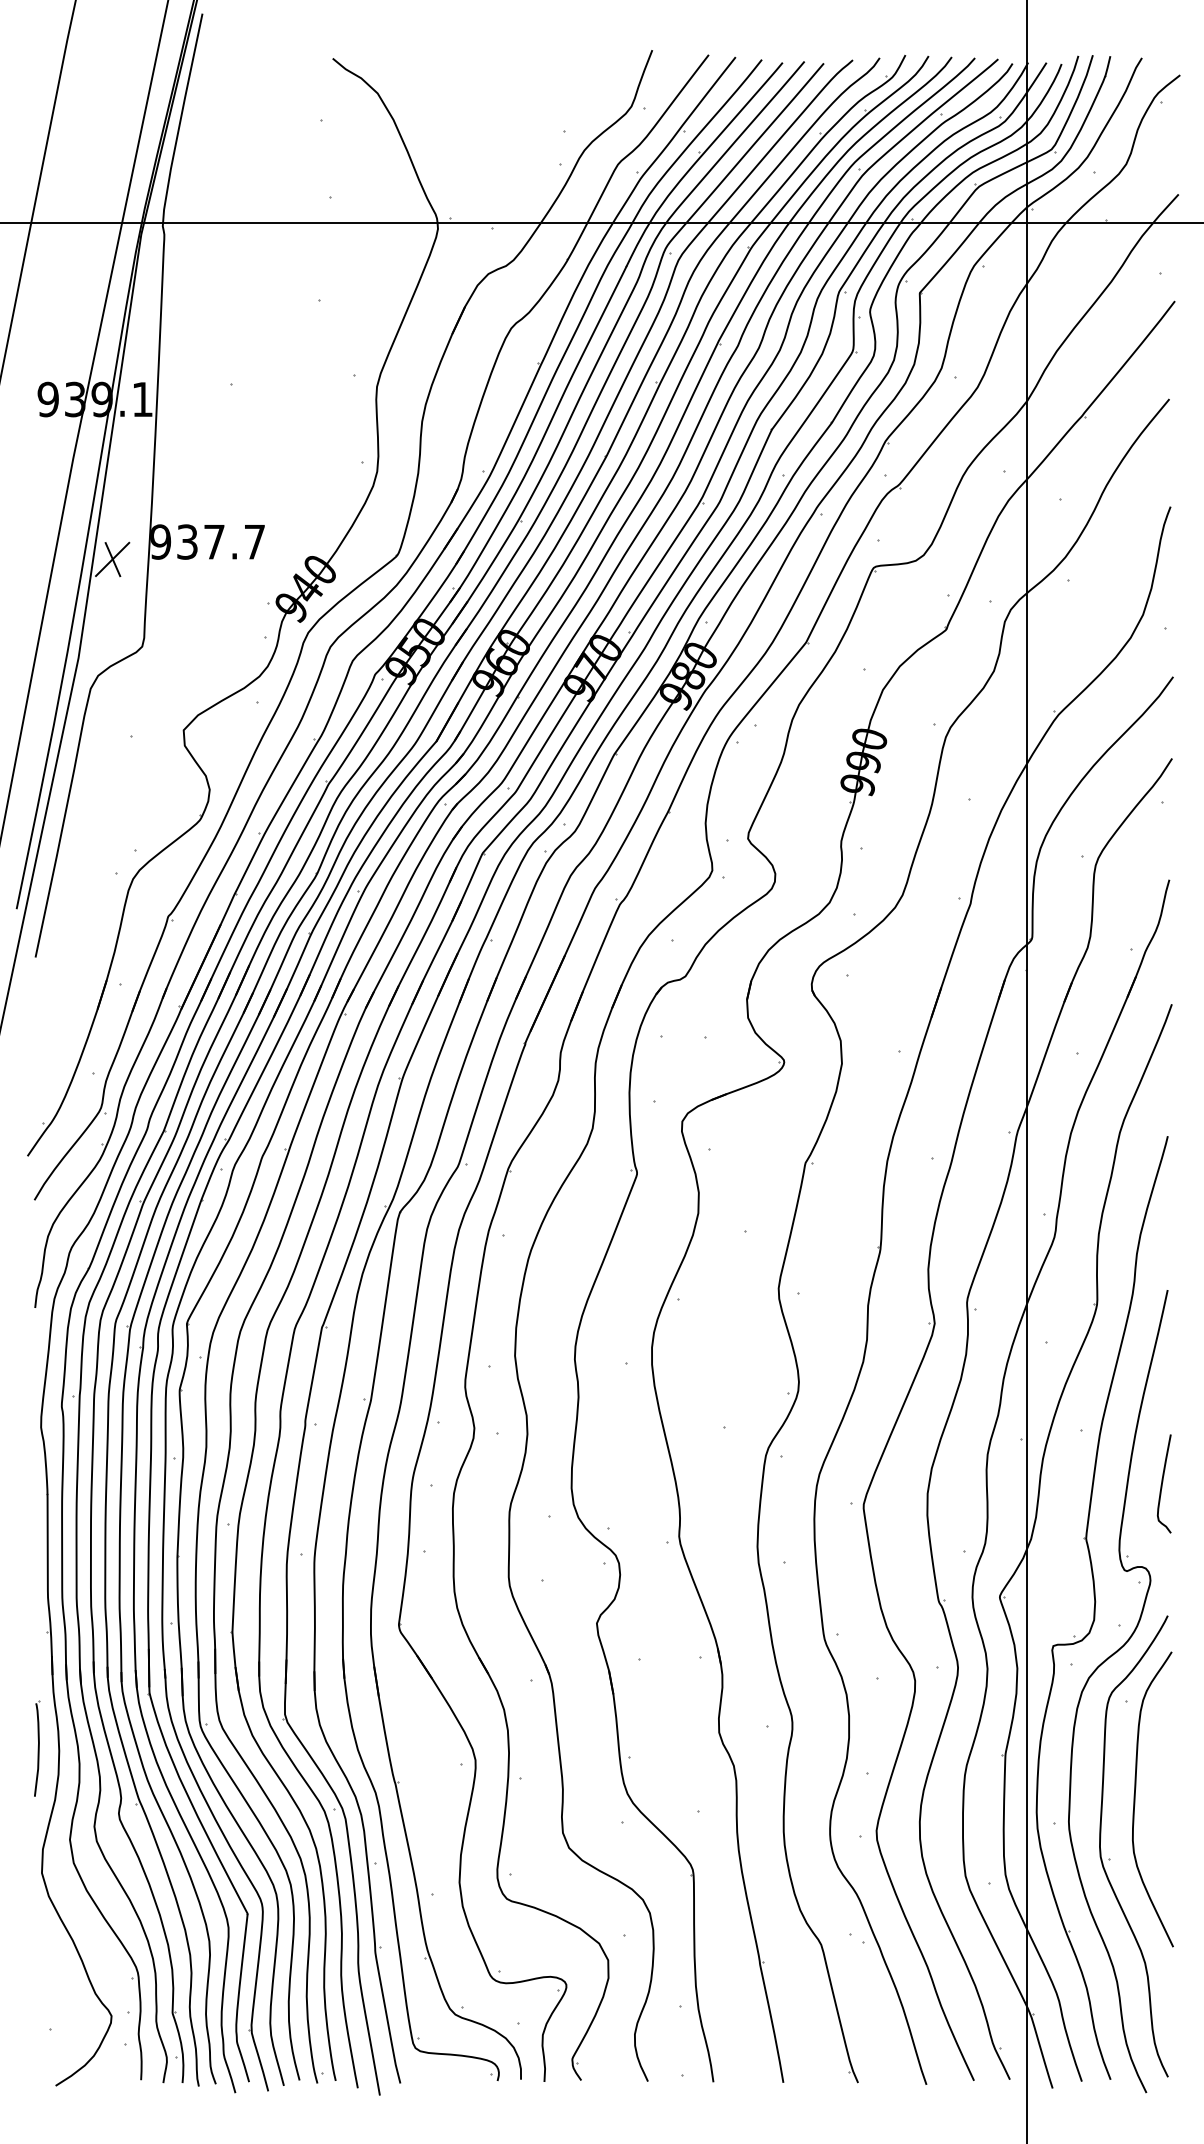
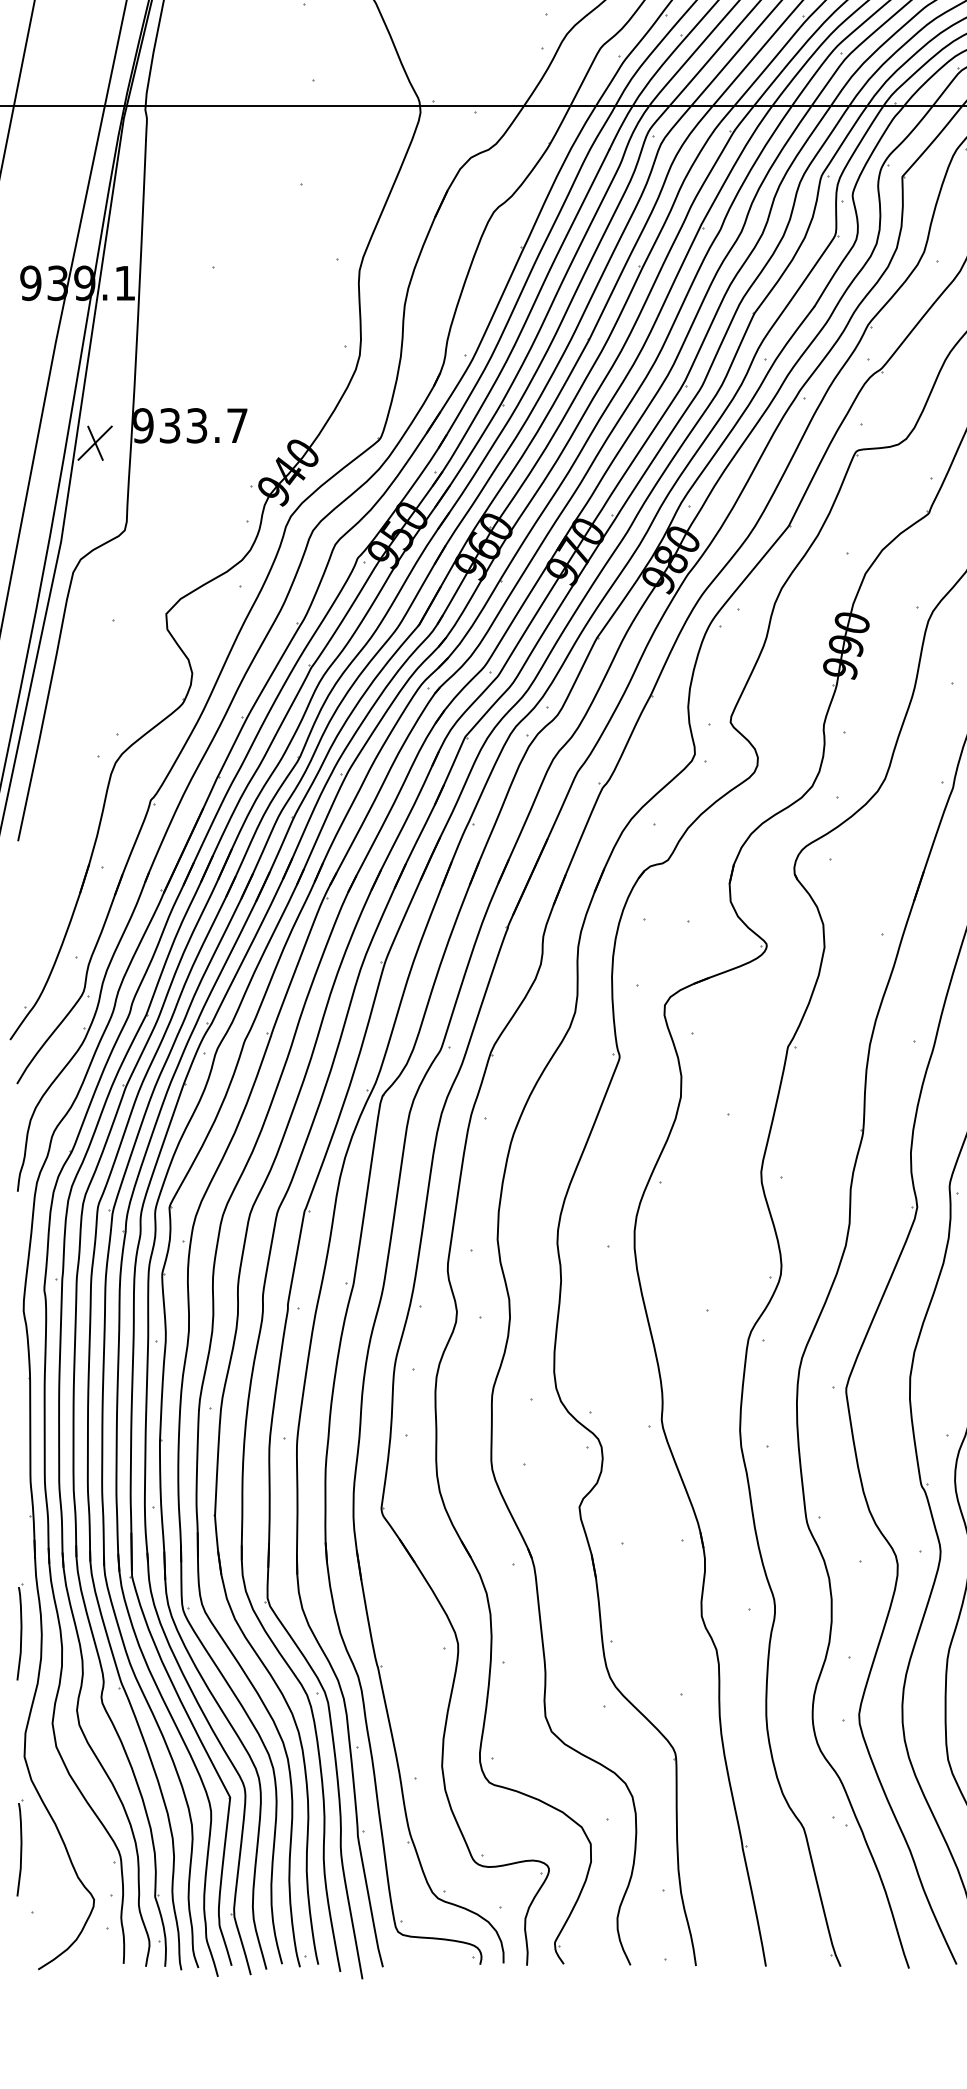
text: (214, 541) -> (197, 425), 937.7 -> 933.7
part: (37, 1964) -> (20, 1848), added

